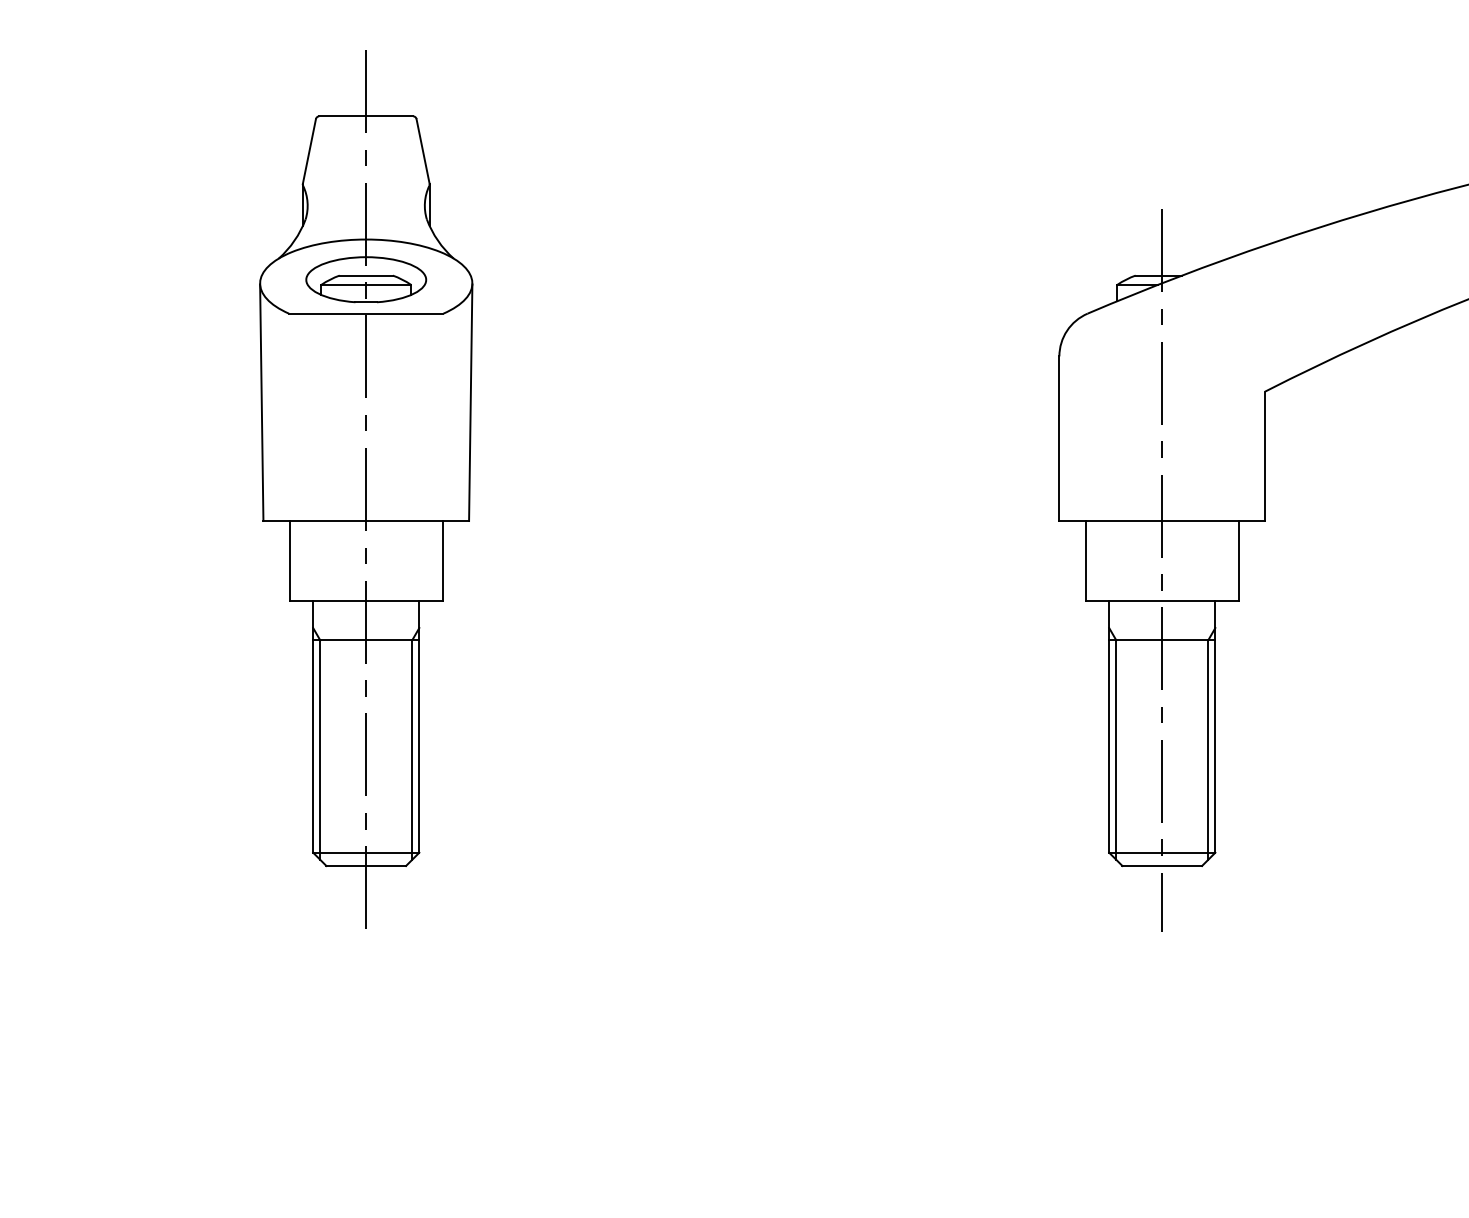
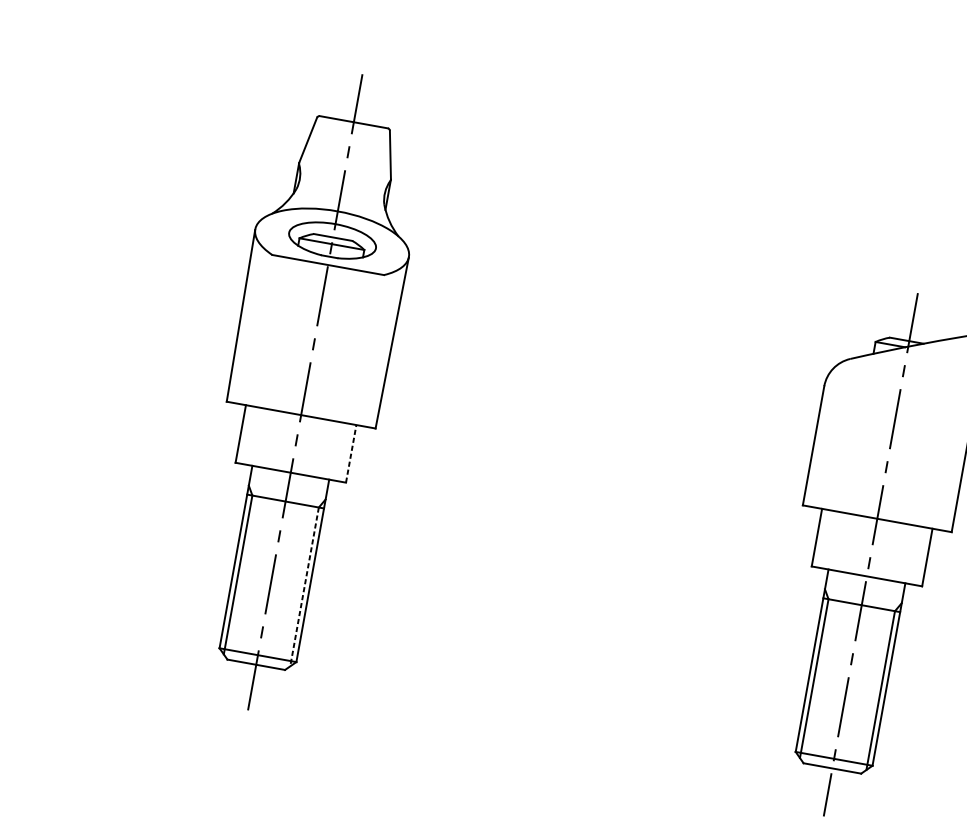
line: (442, 560) -> (351, 453), solid -> dashed
line: (412, 750) -> (304, 587), solid -> dashed

